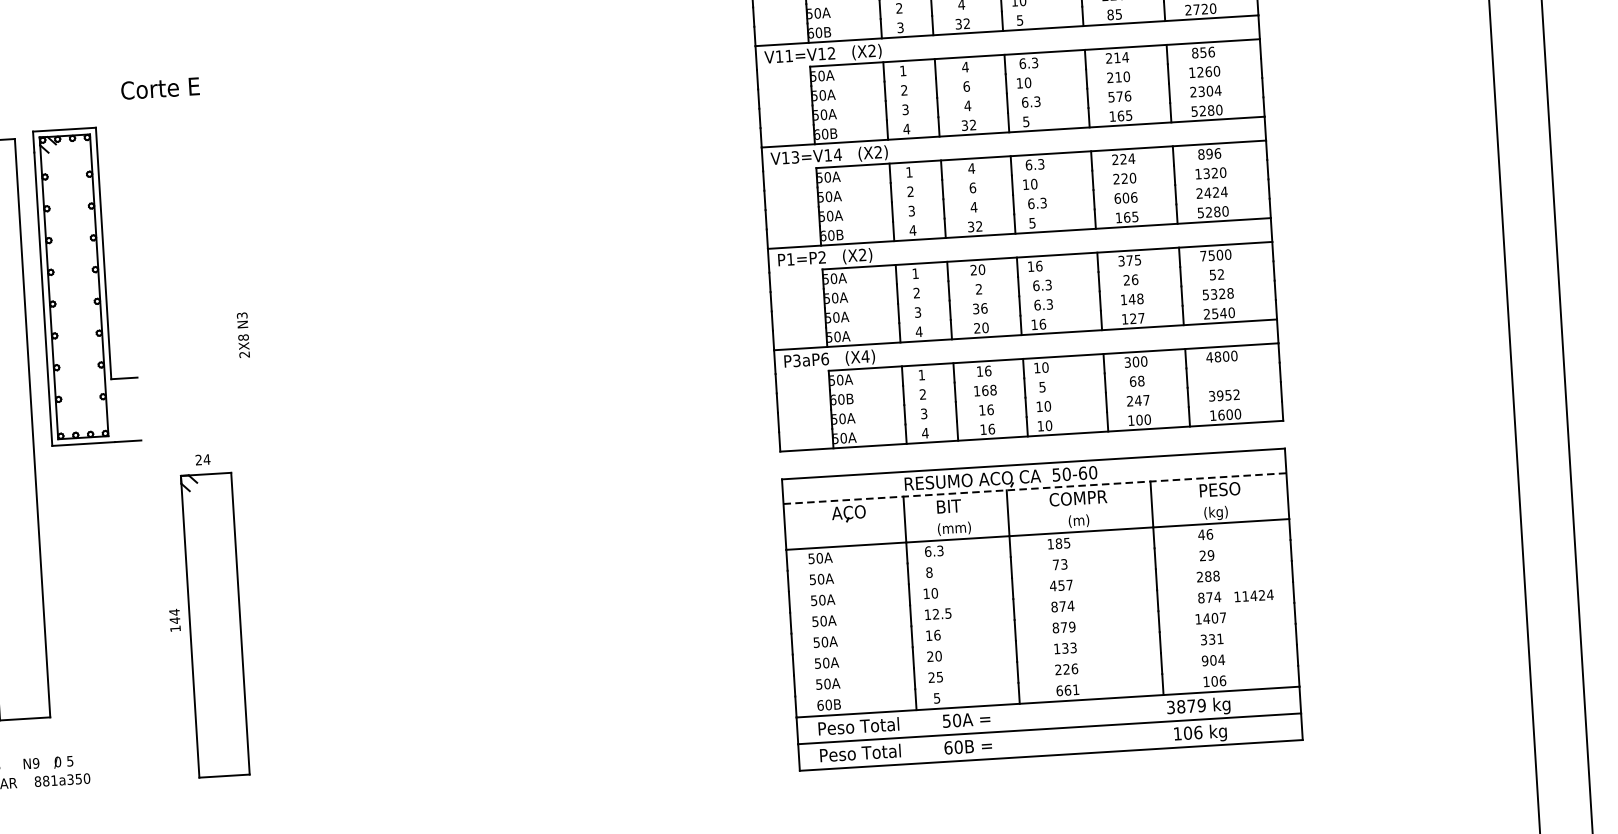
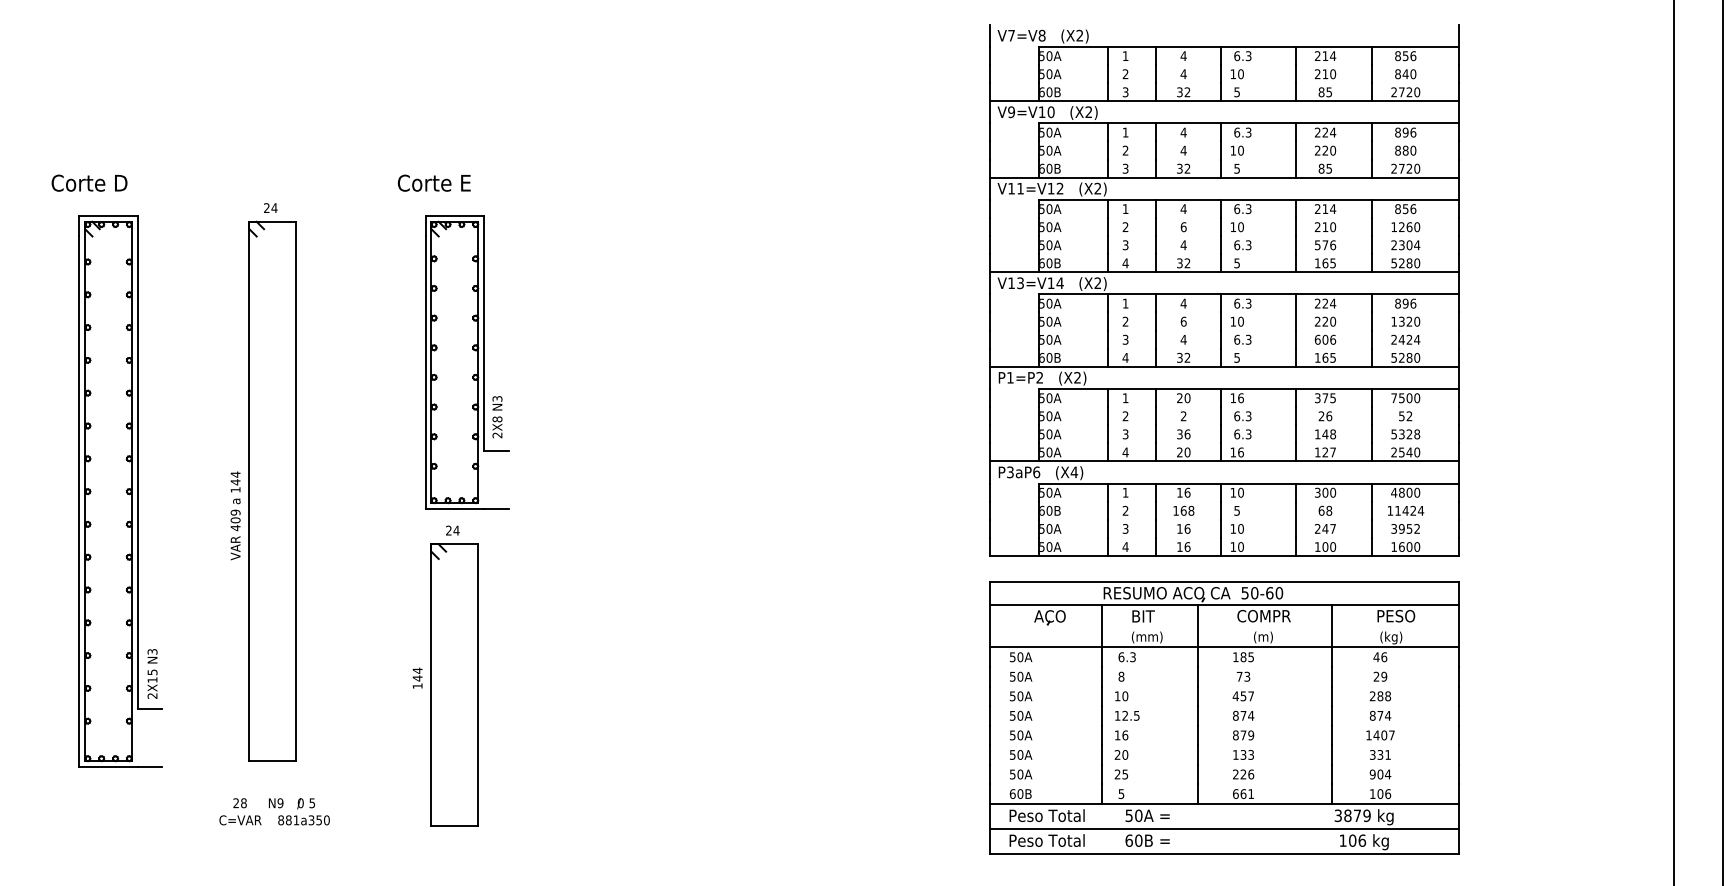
part: (87, 285) -> (467, 362), moved
line: (1035, 488) -> (1224, 604), dashed -> solid
text: (1254, 595) -> (1406, 510), moved

